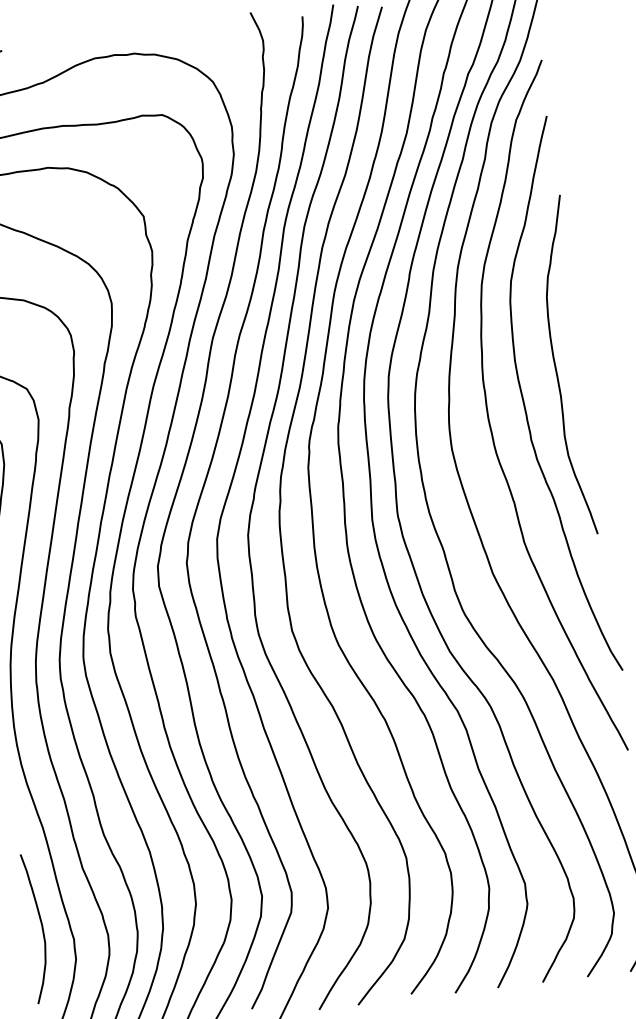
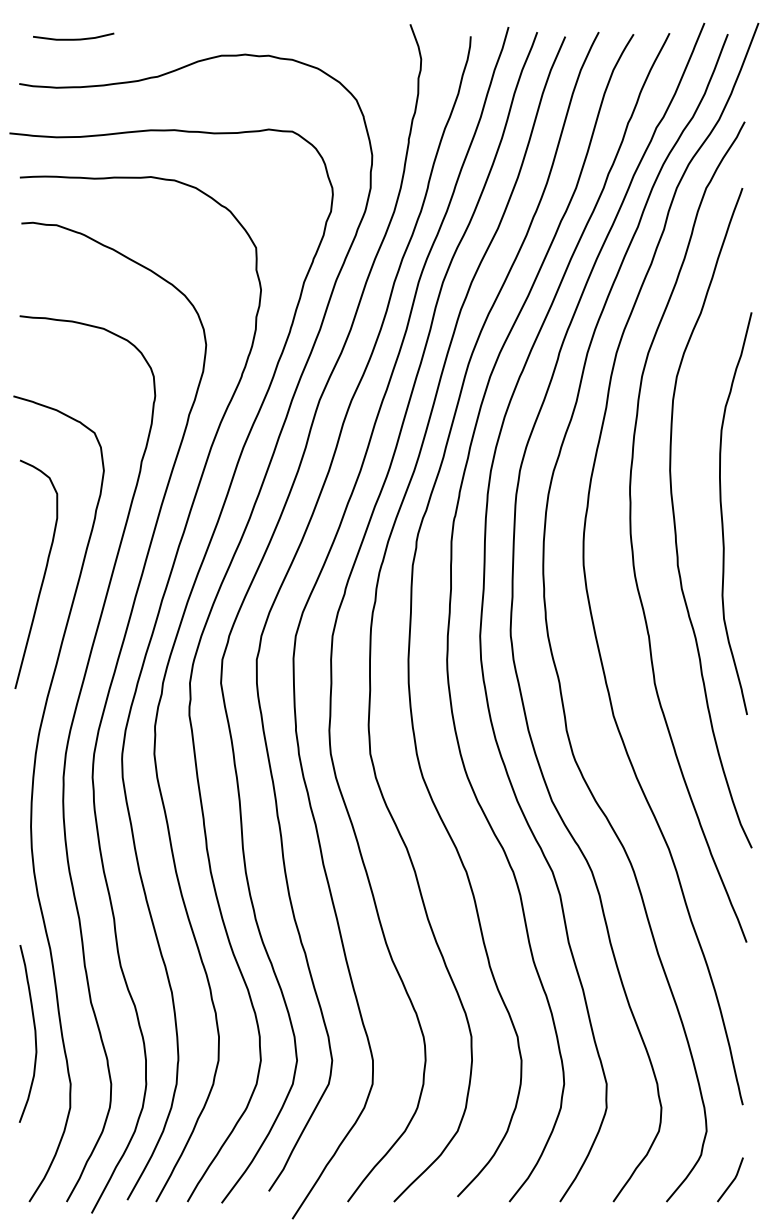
curve: (556, 367) -> (722, 513), moved
curve: (41, 927) -> (34, 1033), moved

